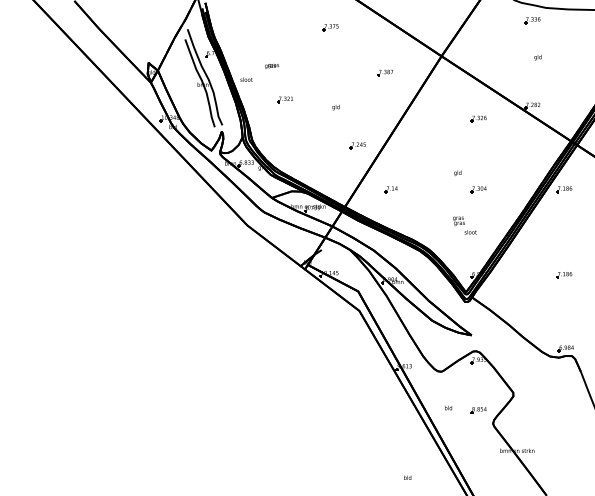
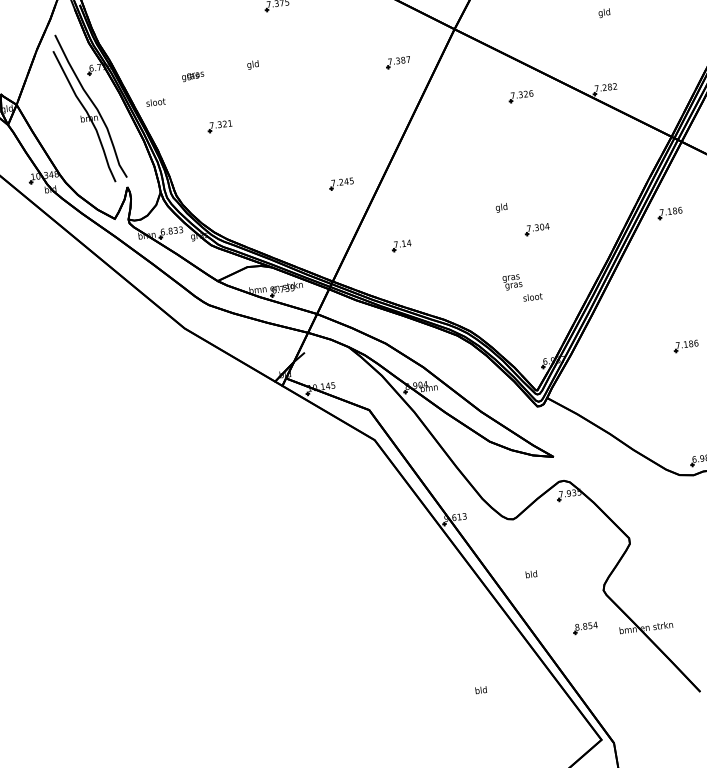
part: (385, 72) -> (398, 61), moved
text: (335, 107) -> (252, 65), moved
part: (478, 118) -> (520, 95), moved
part: (478, 410) -> (585, 628), moved

